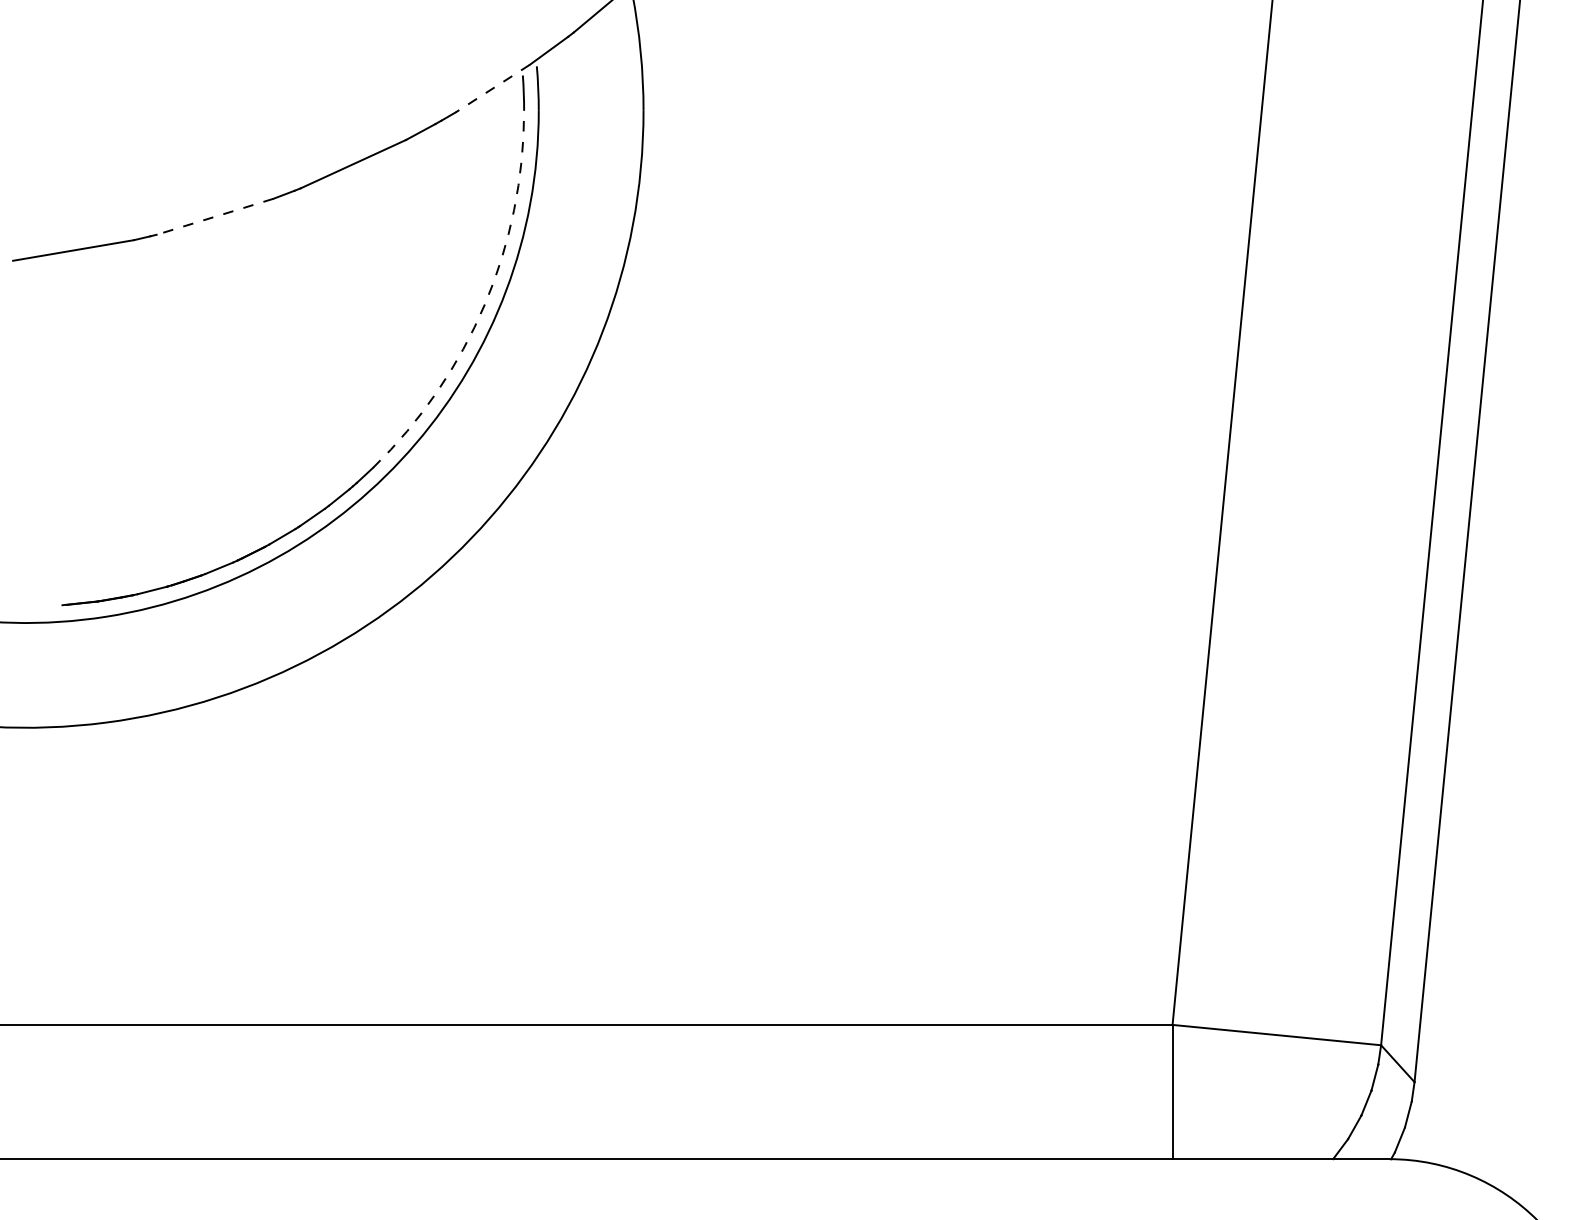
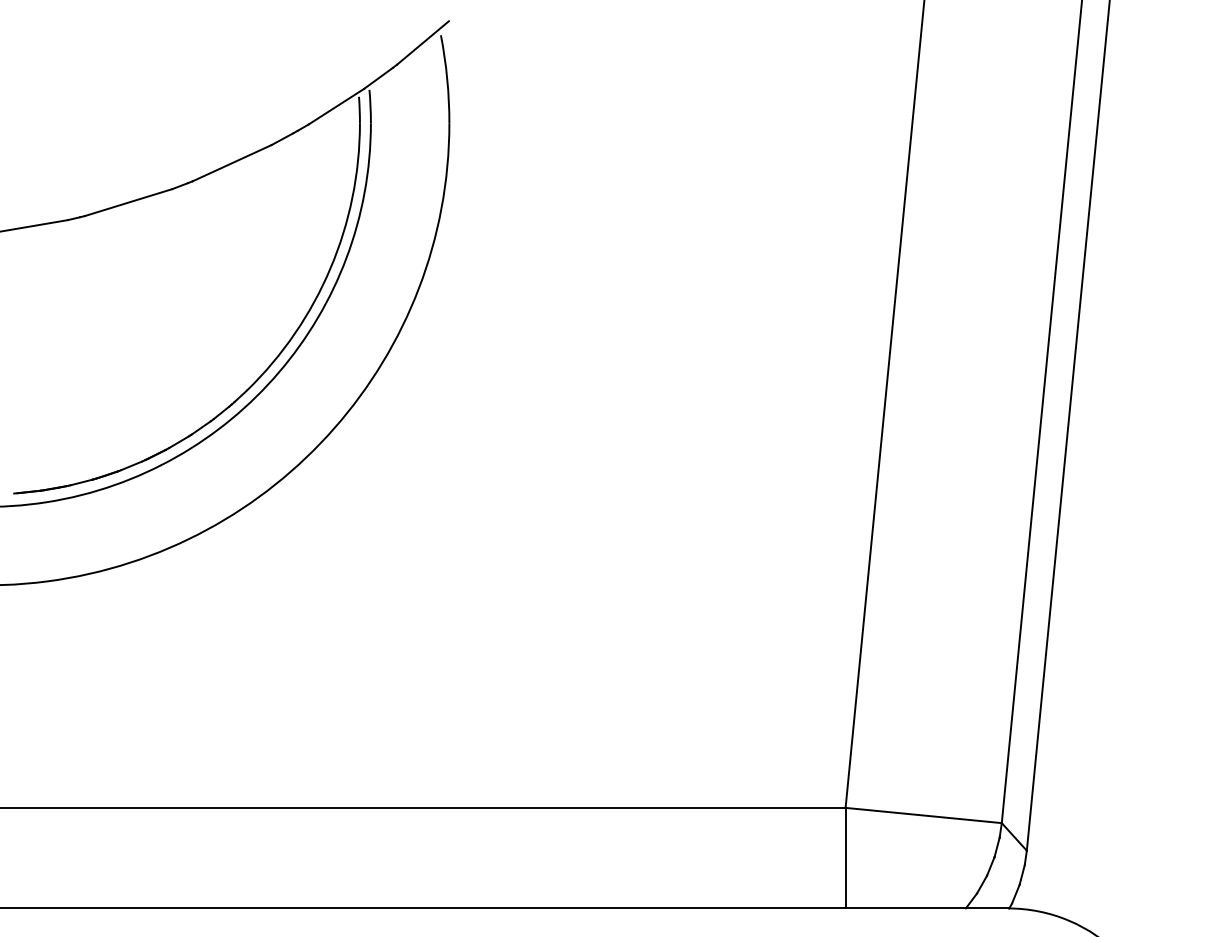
line: (492, 88) -> (336, 106), dashed -> solid
line: (215, 216) -> (128, 202), dashed -> solid
arc: (484, 304) -> (330, 268), dashed -> solid

